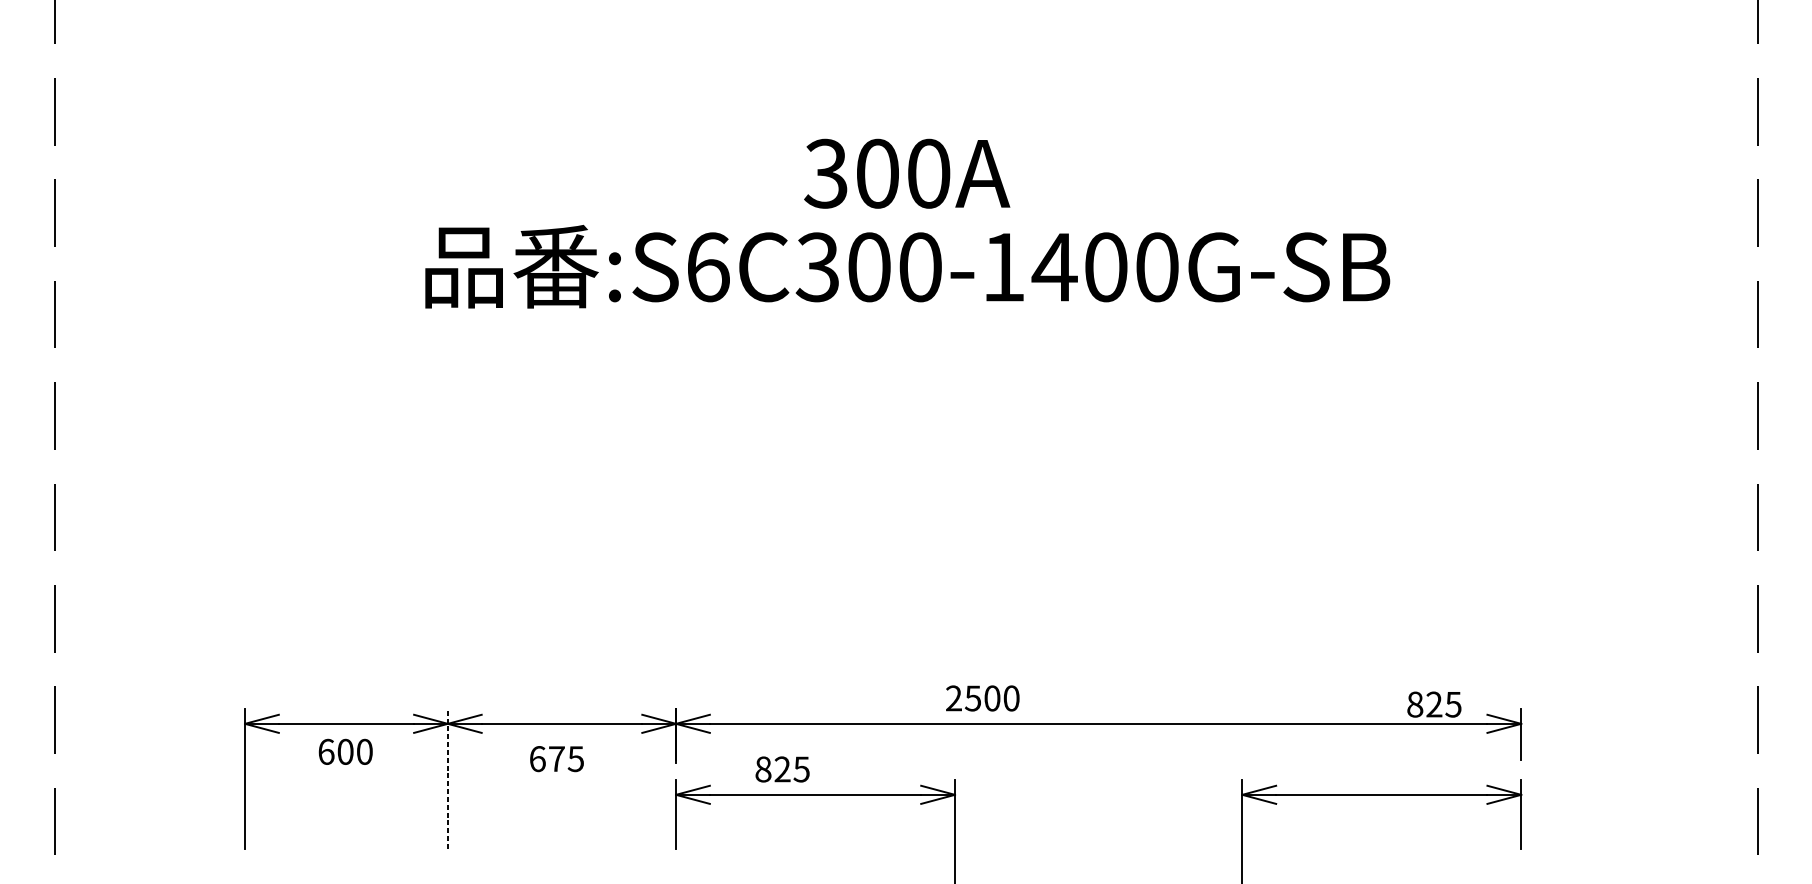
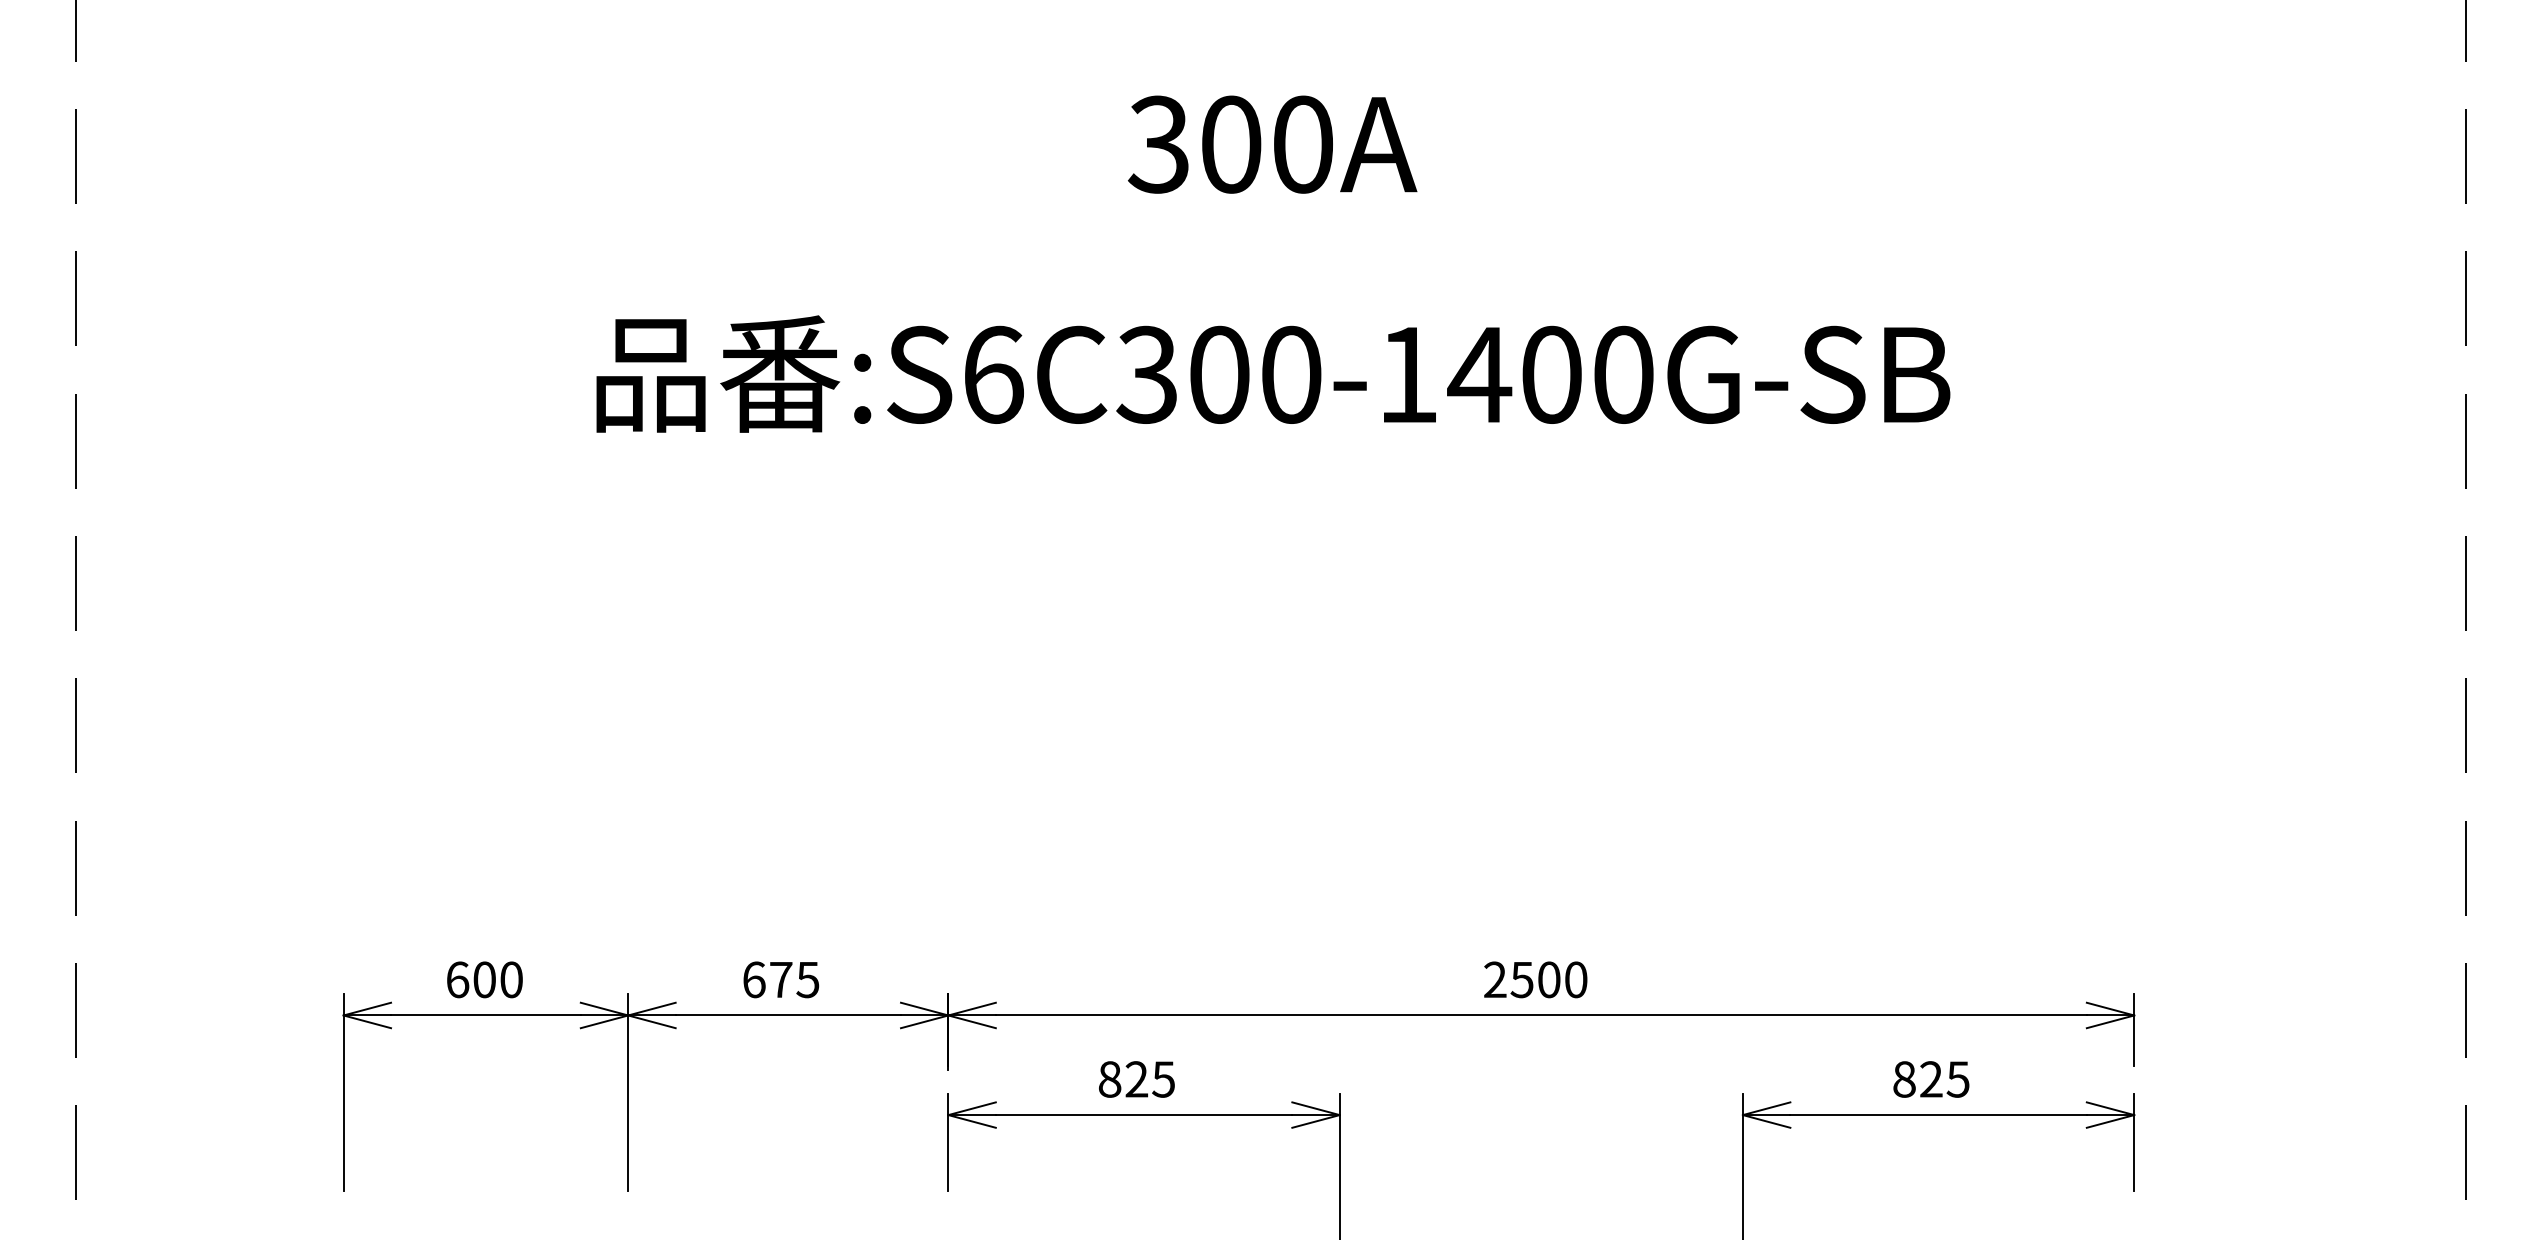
text: (907, 173) -> (1272, 144), moved
text: (982, 698) -> (1535, 979), moved
text: (1434, 704) -> (1931, 1079), moved
text: (345, 751) -> (484, 979), moved
text: (557, 758) -> (781, 979), moved
text: (782, 769) -> (1136, 1079), moved
line: (448, 778) -> (628, 1092), dashed -> solid

